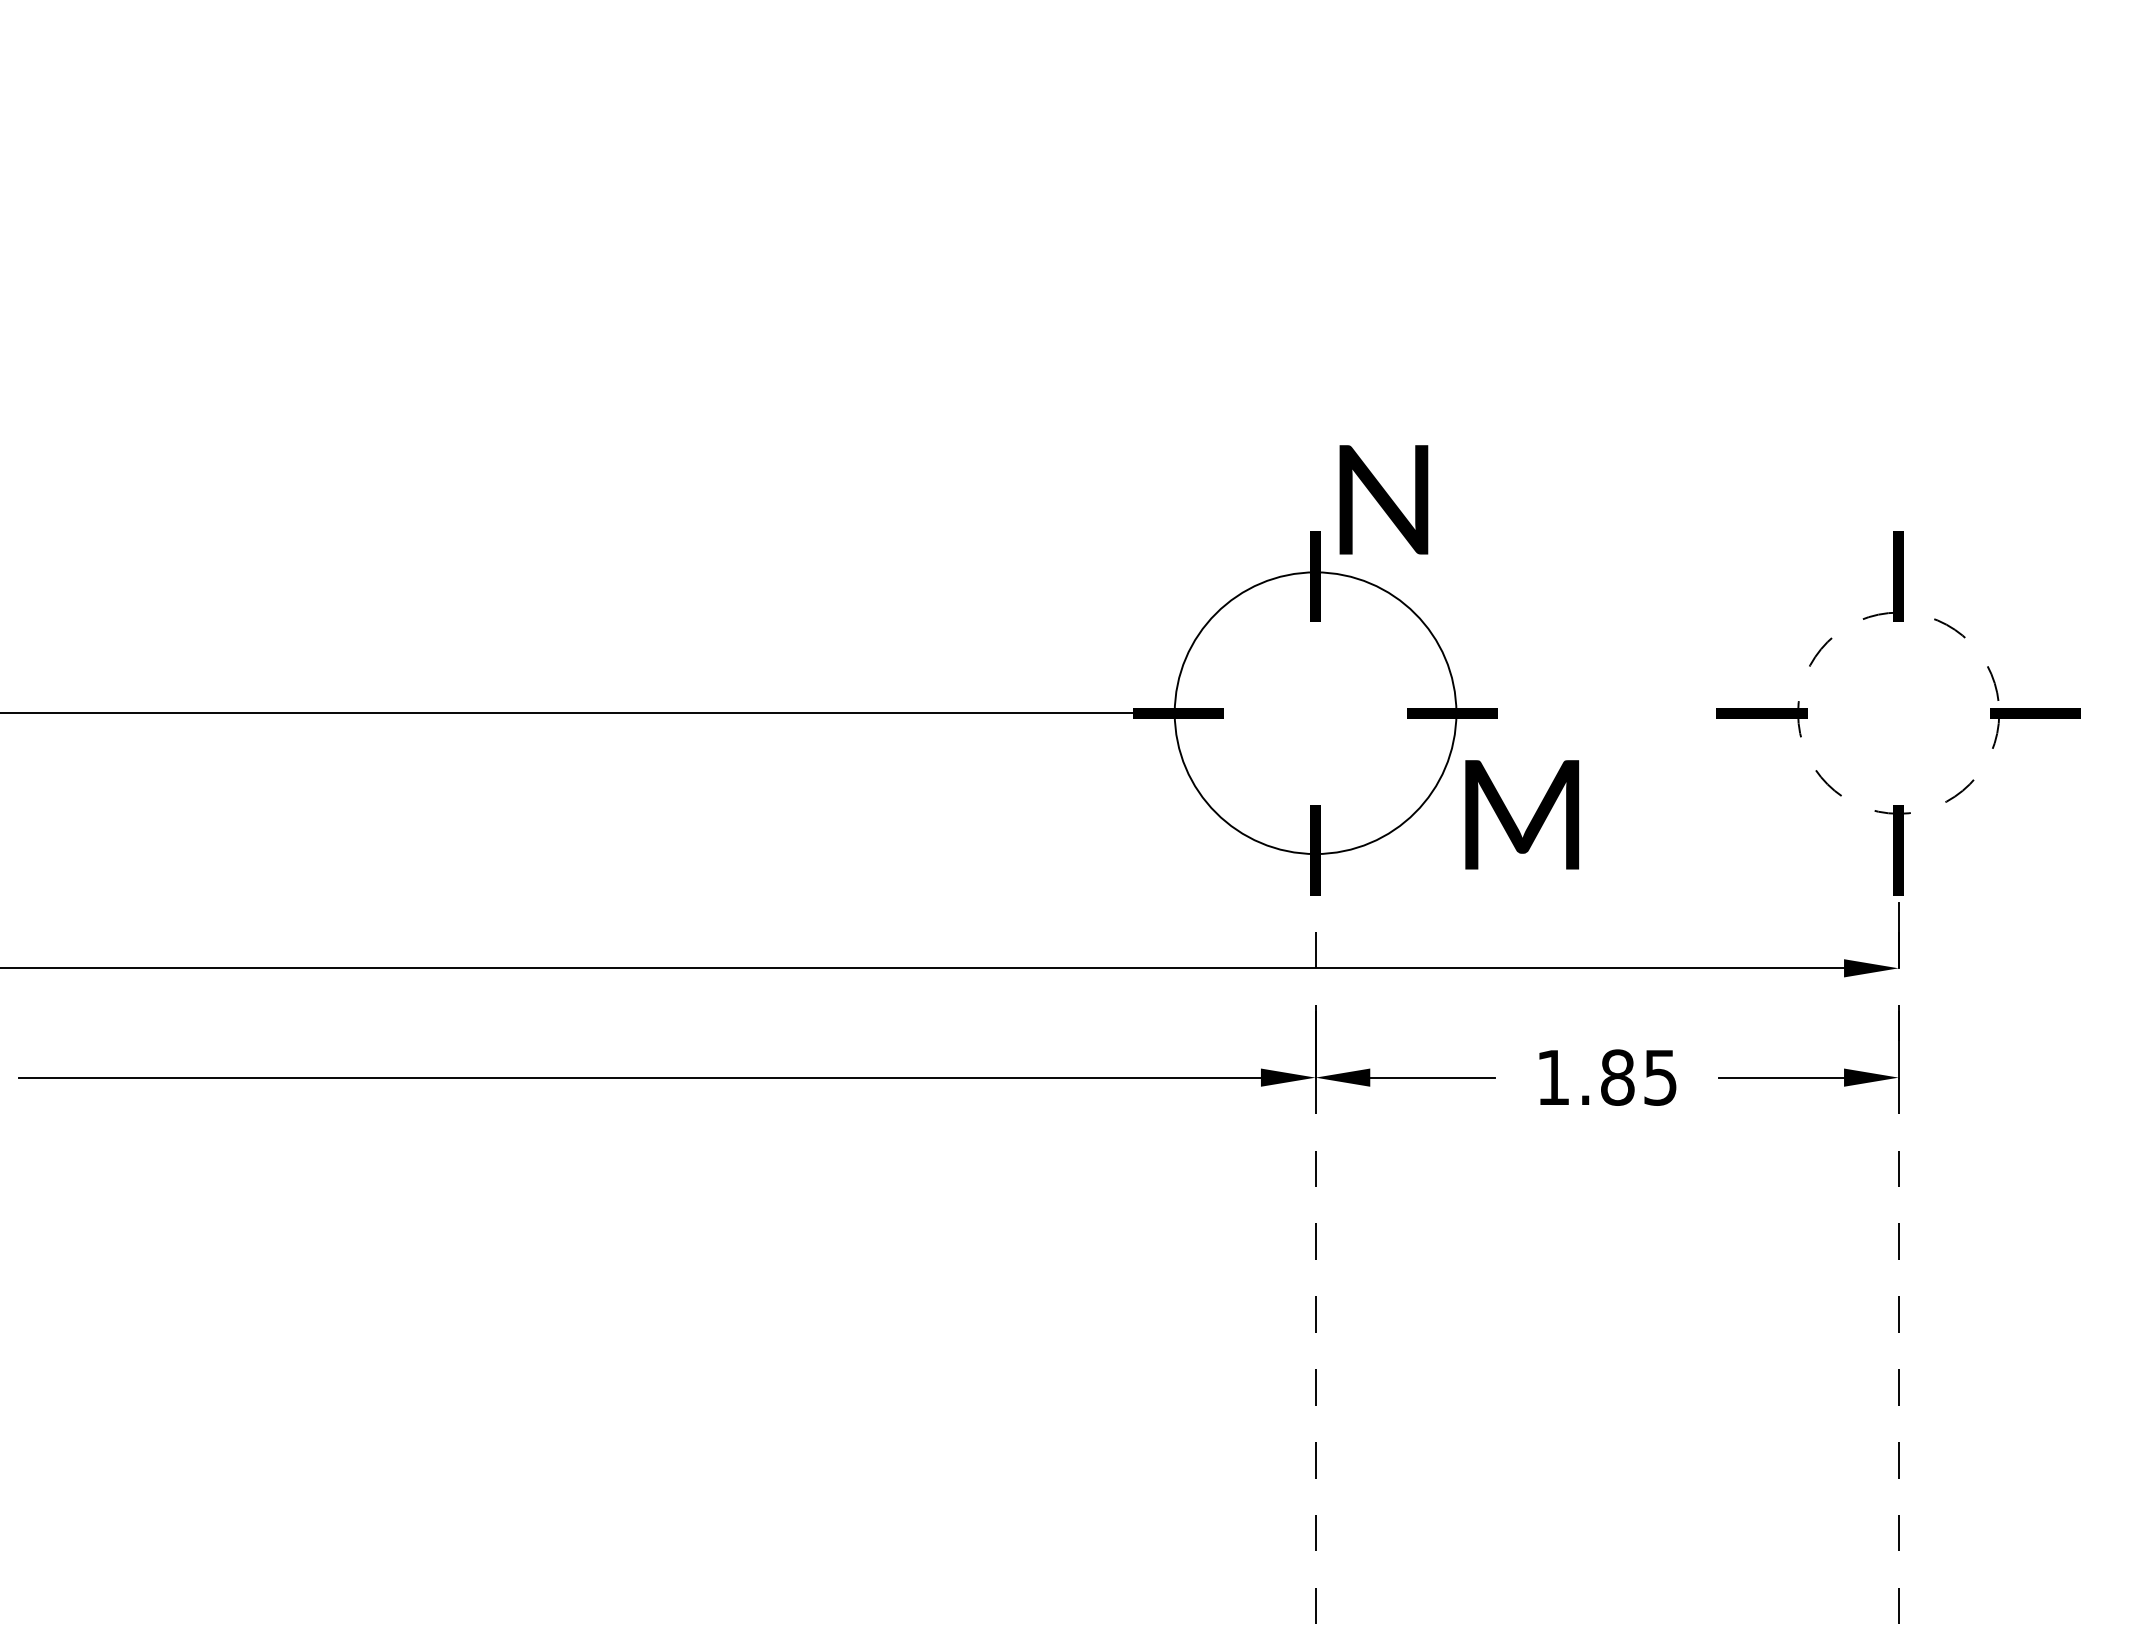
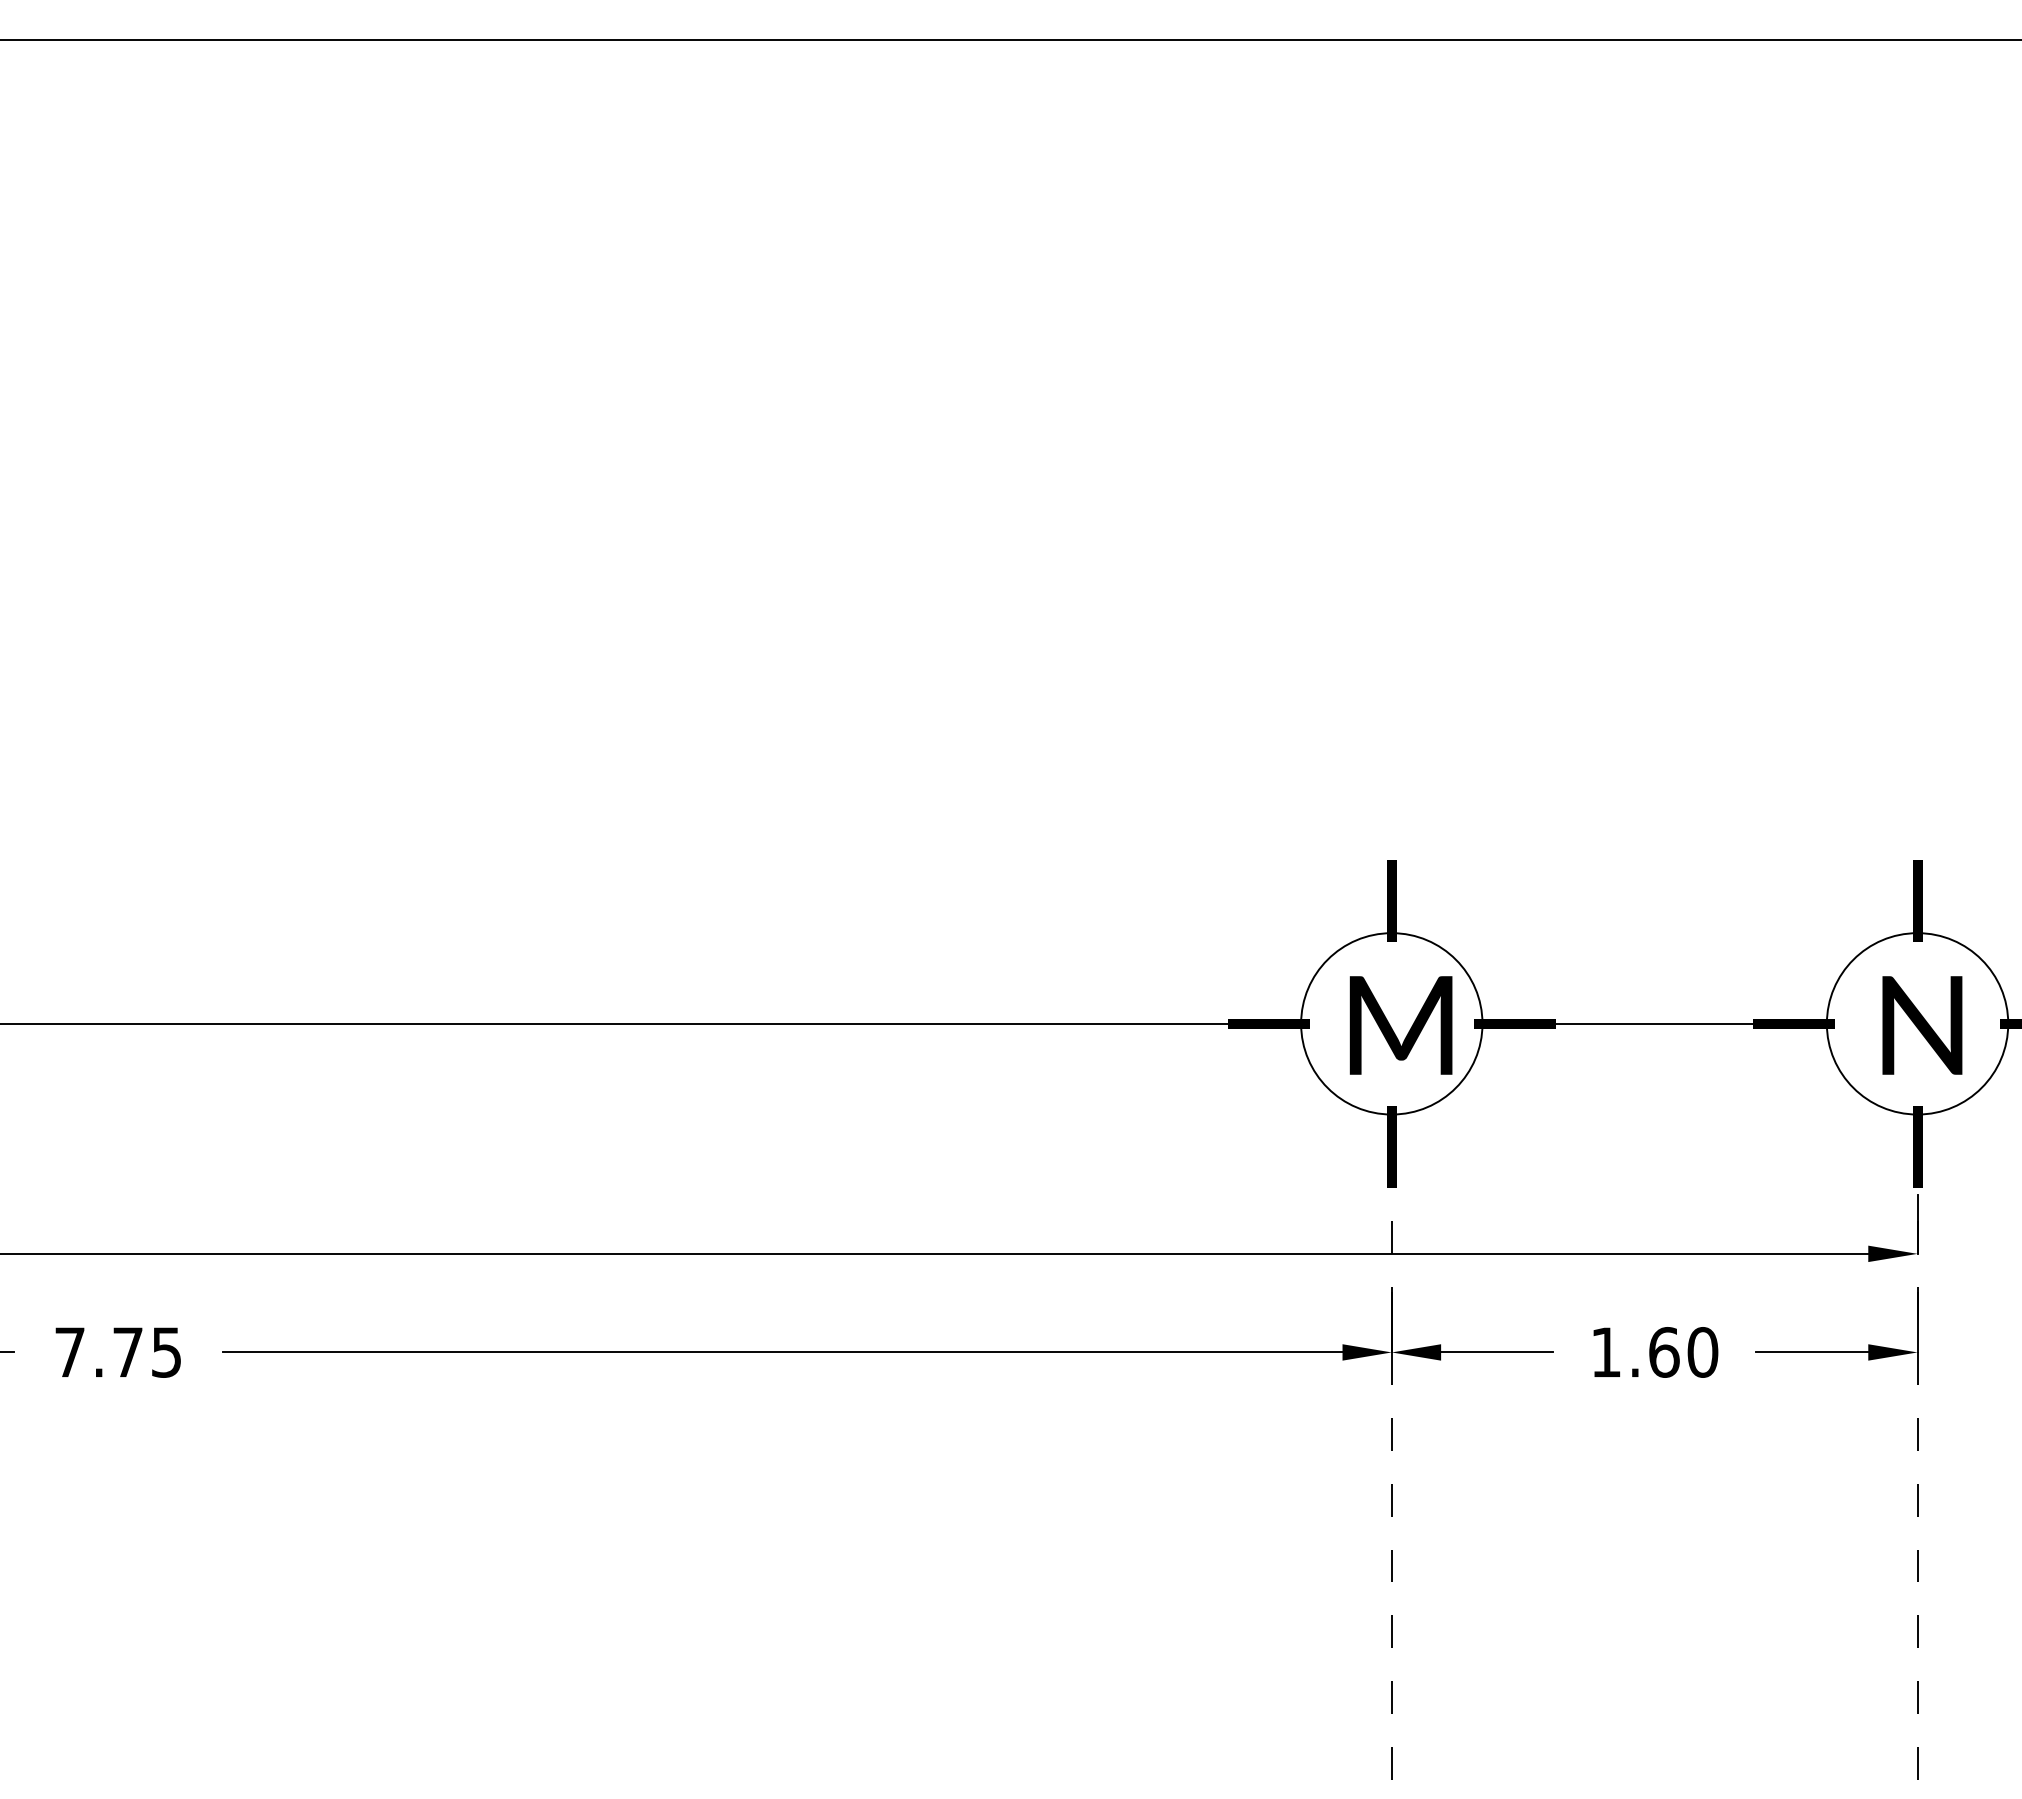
text: (1384, 499) -> (1922, 1025), moved
circle: (1315, 712) -> (1391, 1023), size x0.71
line: (1606, 712) -> (1654, 1023), added
circle: (1898, 712) -> (1917, 1023), dashed -> solid
text: (1521, 814) -> (1400, 1025), moved
text: (1639, 1077) -> (1683, 1352), 1.85 -> 1.60

